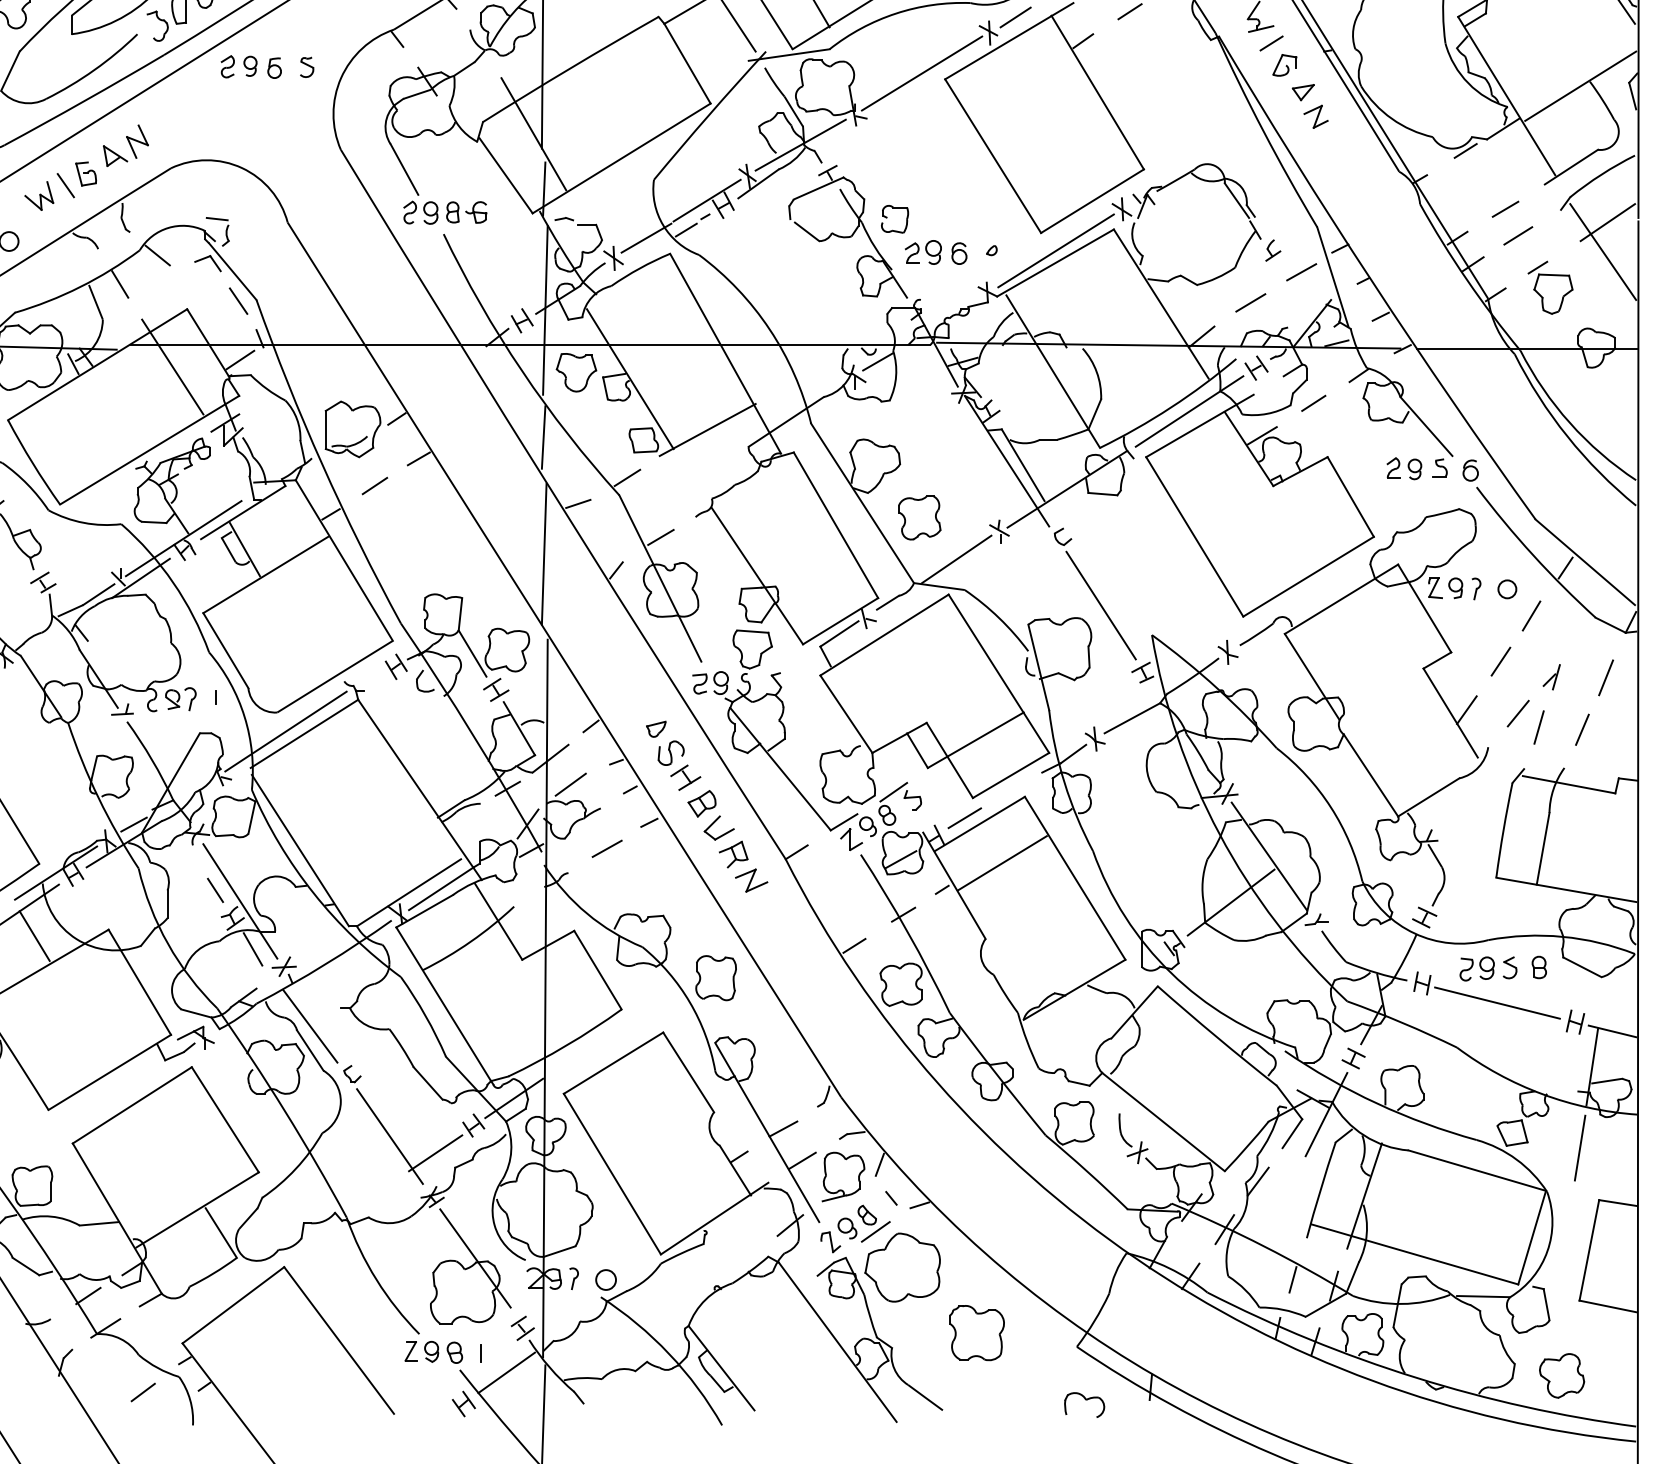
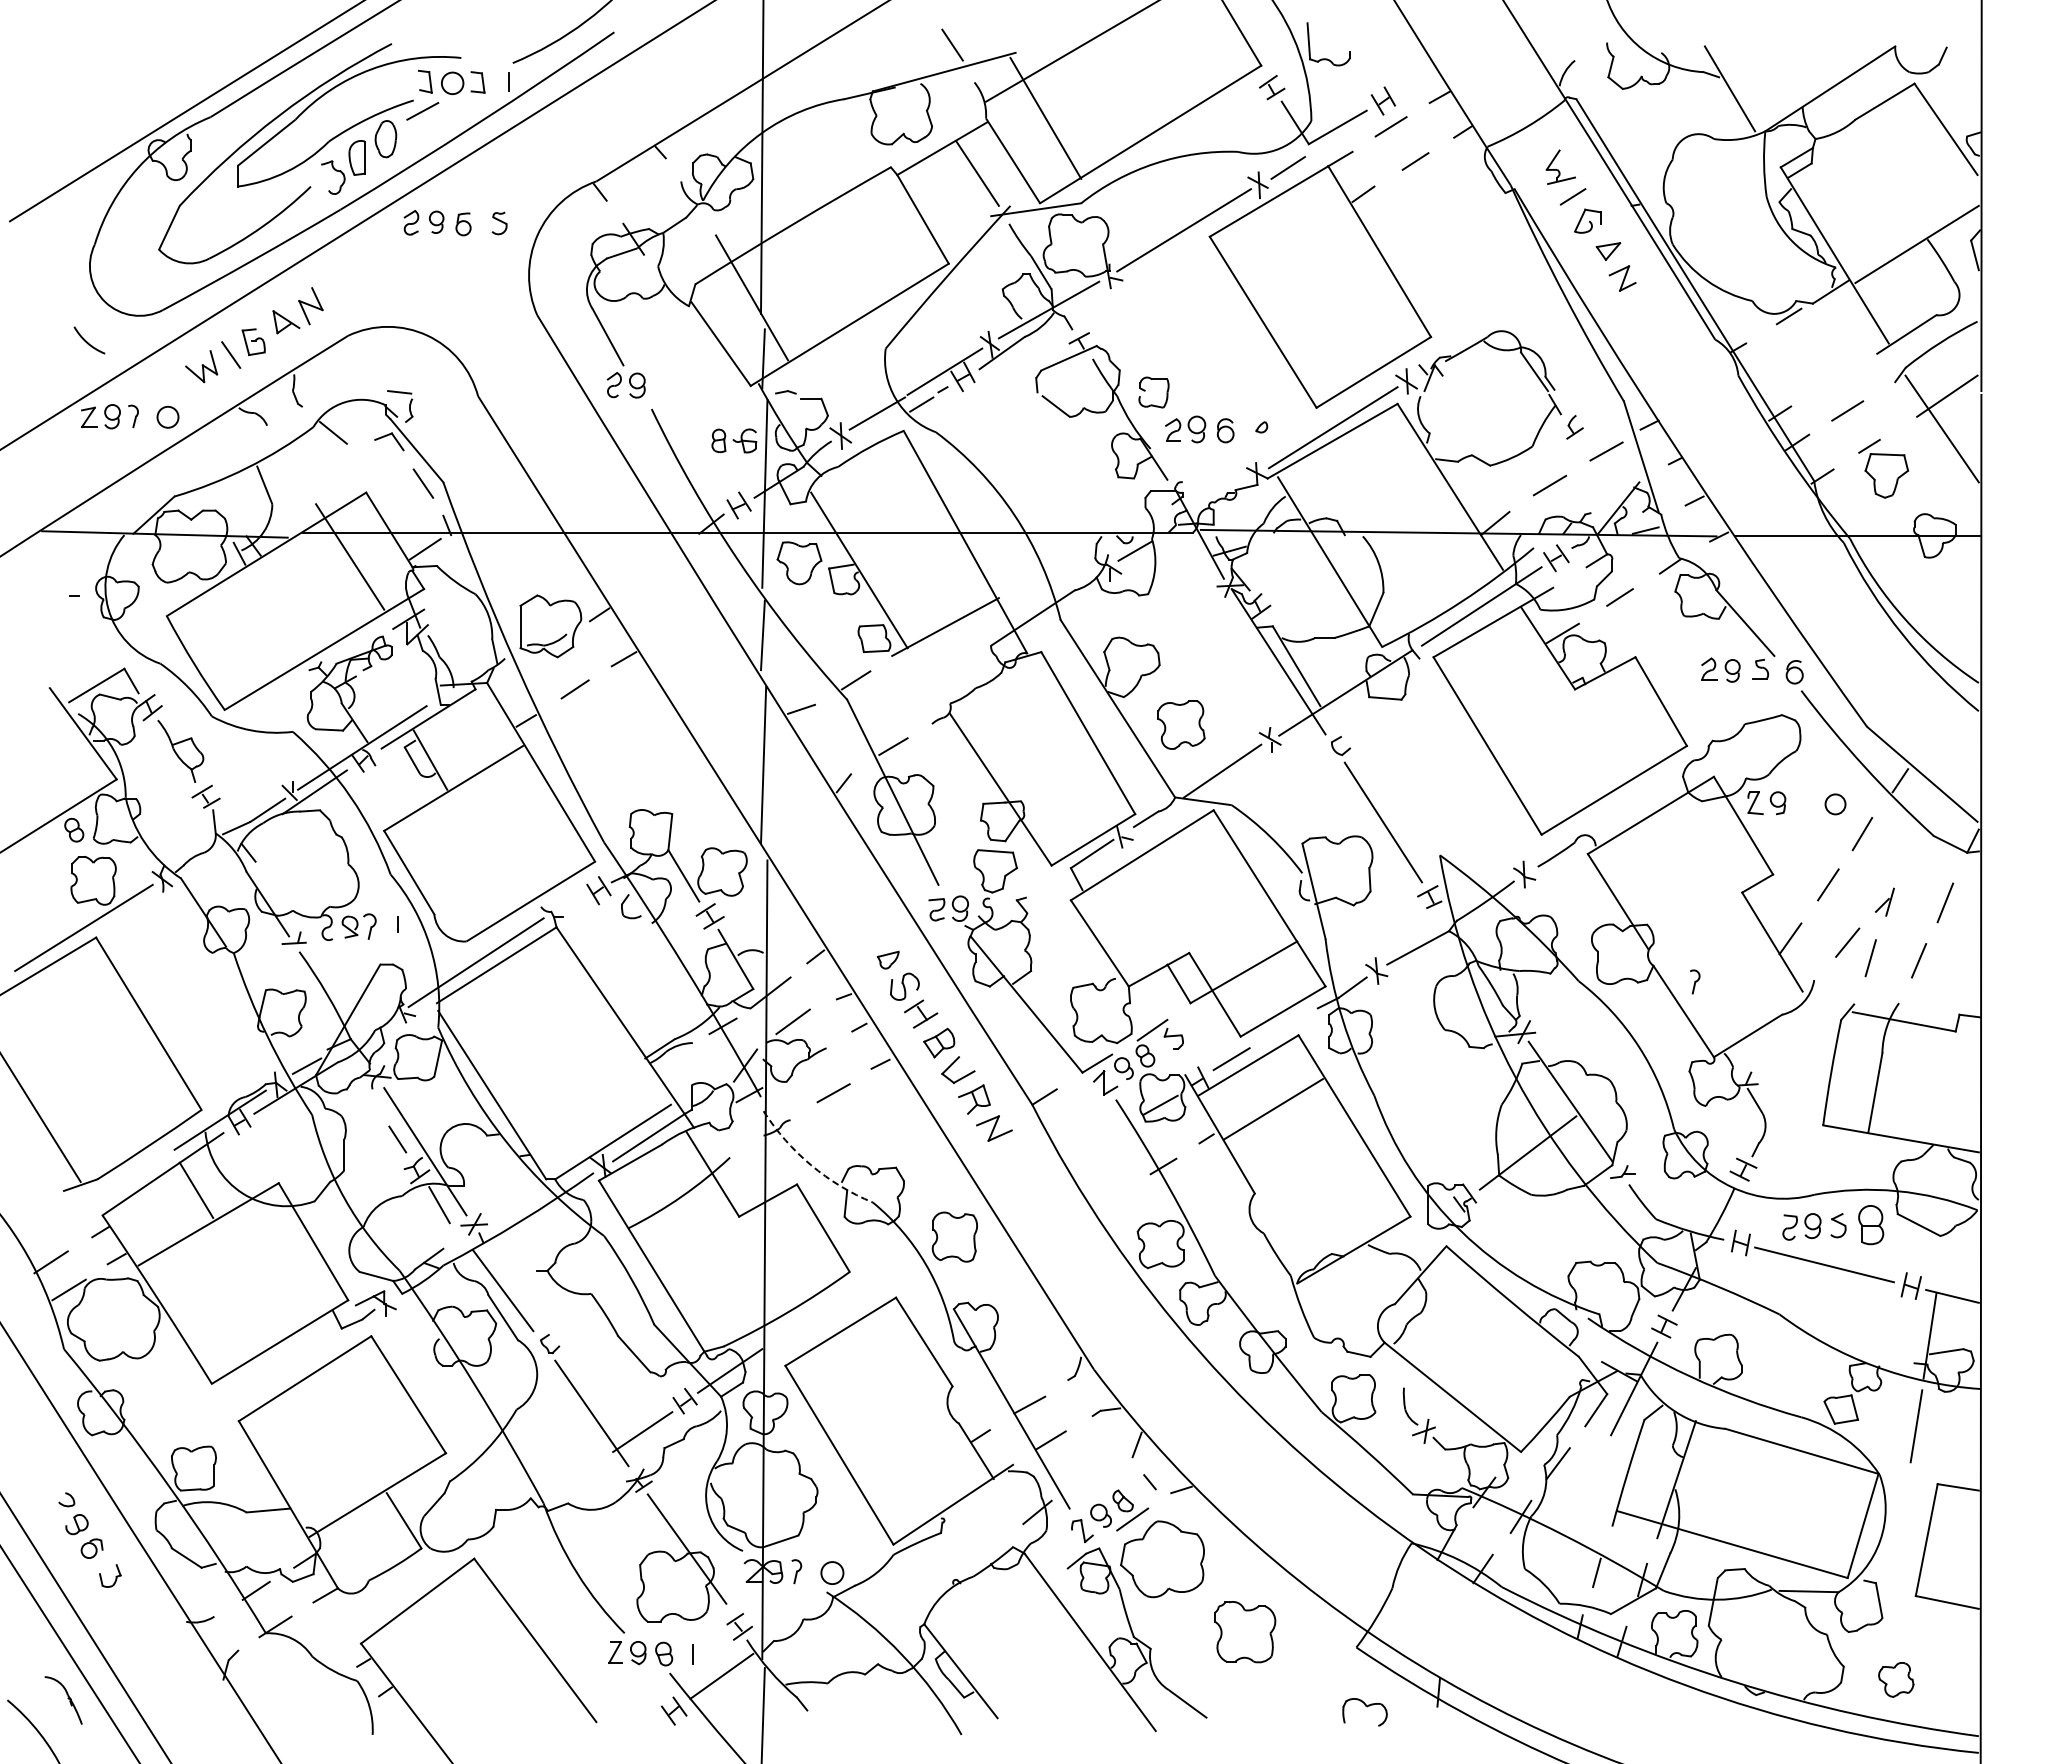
line: (1505, 209) -> (1833, 381), removed
part: (466, 212) -> (734, 440), moved
line: (120, 283) -> (291, 464), removed
part: (1476, 588) -> (1695, 981), moved
arc: (587, 913) -> (811, 1165), solid -> dashed
line: (854, 945) -> (1108, 1200), removed
part: (1538, 967) -> (1870, 1225), size x1.6
part: (843, 1177) -> (1096, 1458), removed
part: (1561, 1375) -> (1895, 1679), size x0.7
line: (143, 1391) -> (317, 1697), removed

